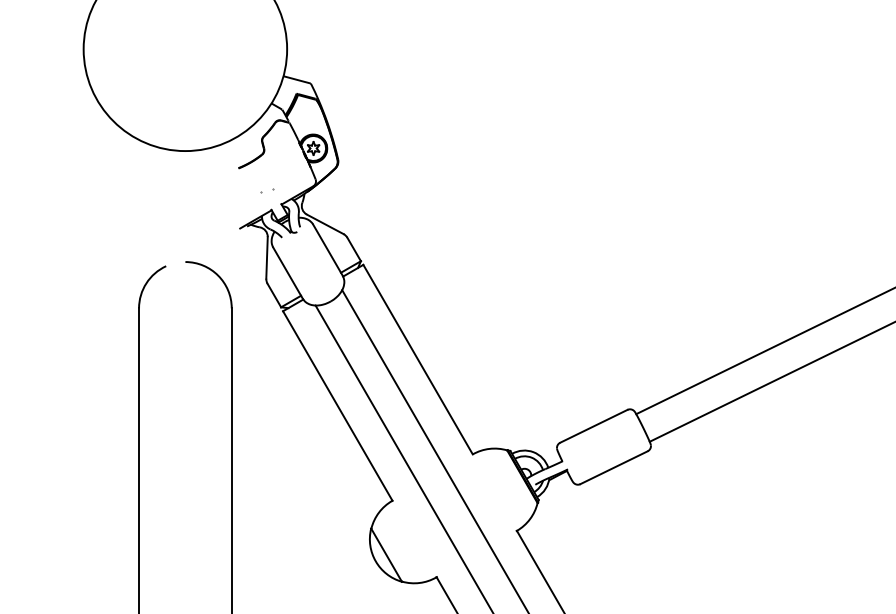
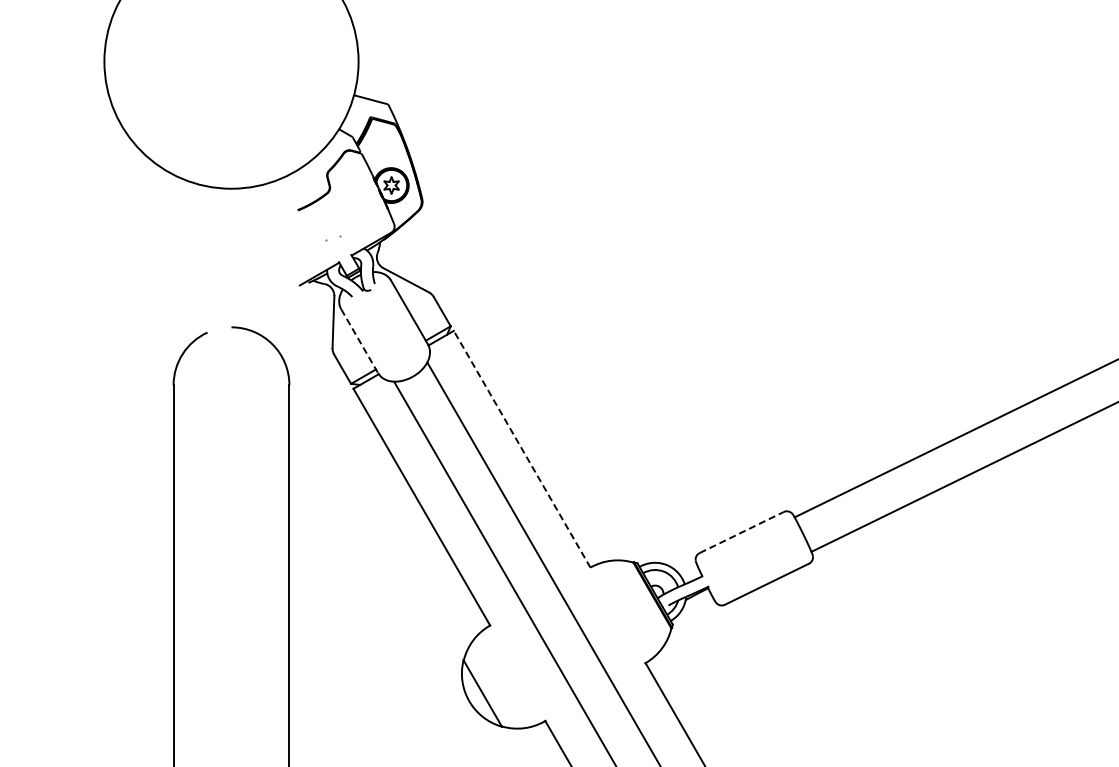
line: (287, 273) -> (359, 341), solid -> dashed
line: (418, 359) -> (522, 449), solid -> dashed
line: (593, 426) -> (741, 532), solid -> dashed

